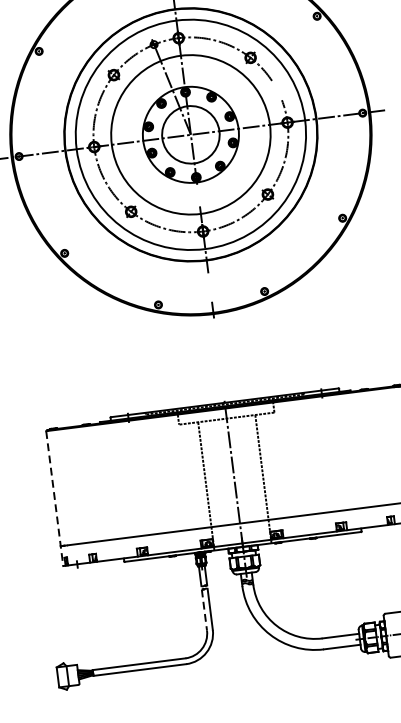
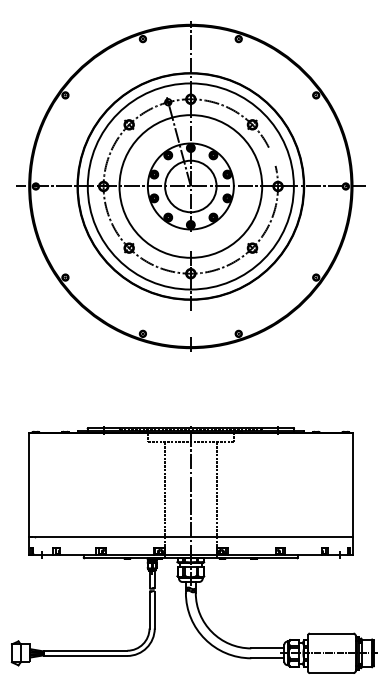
line: (55, 498) -> (29, 494), dashed -> solid
line: (204, 610) -> (149, 610), dashed -> solid

